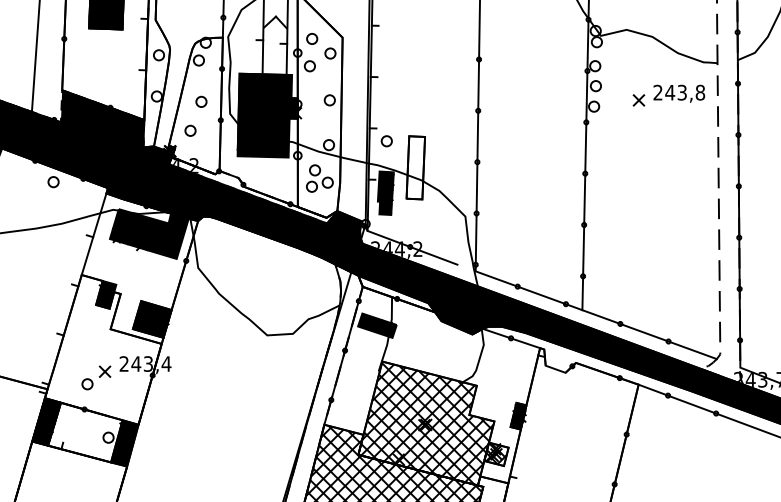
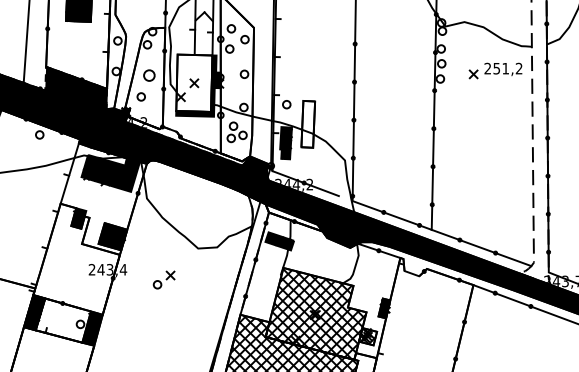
text: (685, 92) -> (508, 68), 243,8 -> 251,2
circle: (201, 101) -> (149, 75), size x1.4
fill: (261, 112) -> (193, 83), removed
part: (96, 377) -> (164, 279), moved

